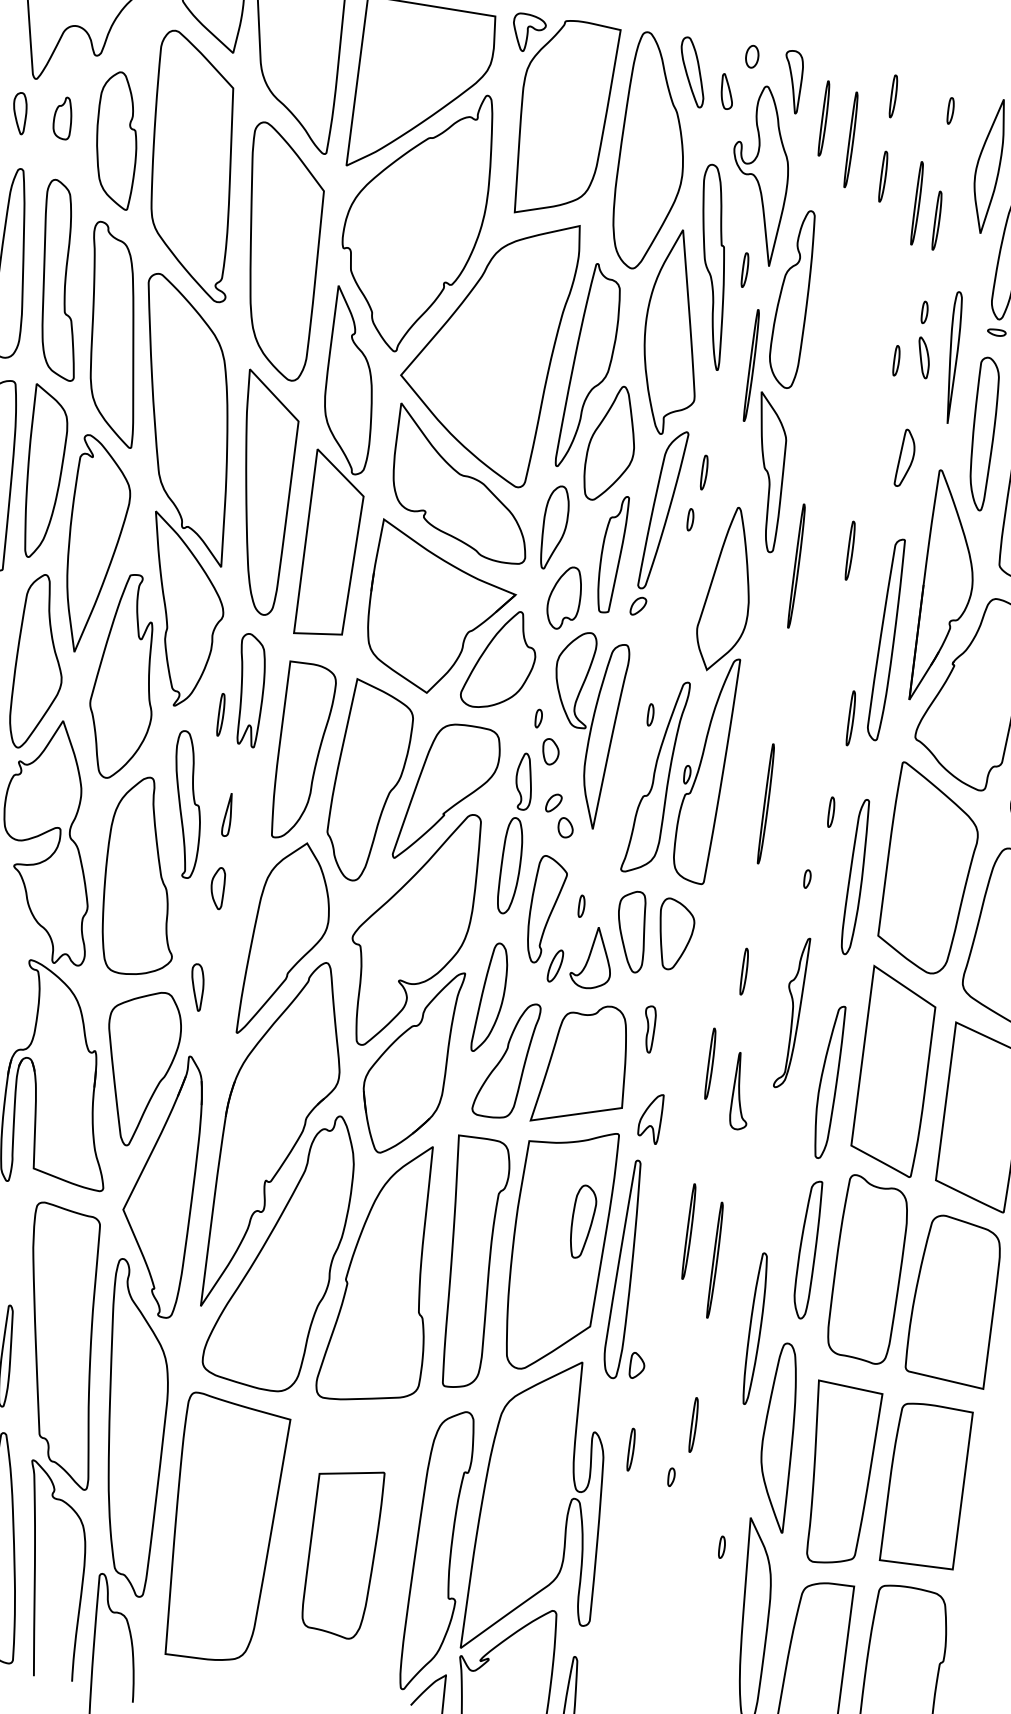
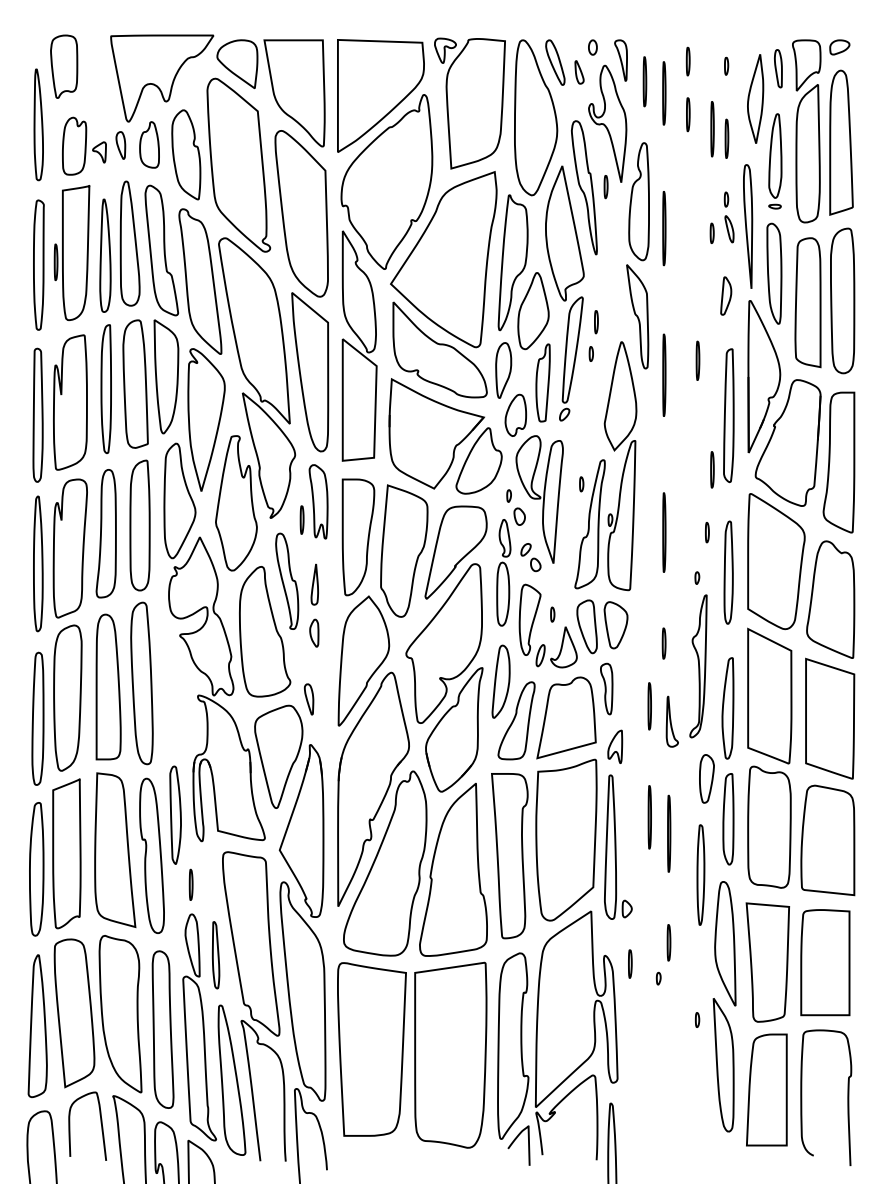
part: (63, 117) -> (149, 144), size x1.67
part: (952, 357) -> (748, 226), size x1.43
line: (752, 365) -> (664, 228), moved
part: (227, 814) -> (314, 584), size x1.43
part: (792, 1013) -> (698, 666), size x1.43
part: (648, 1028) -> (606, 688), size x1.67
part: (582, 1221) -> (706, 778), moved
part: (341, 1551) -> (450, 1054), size x1.67

